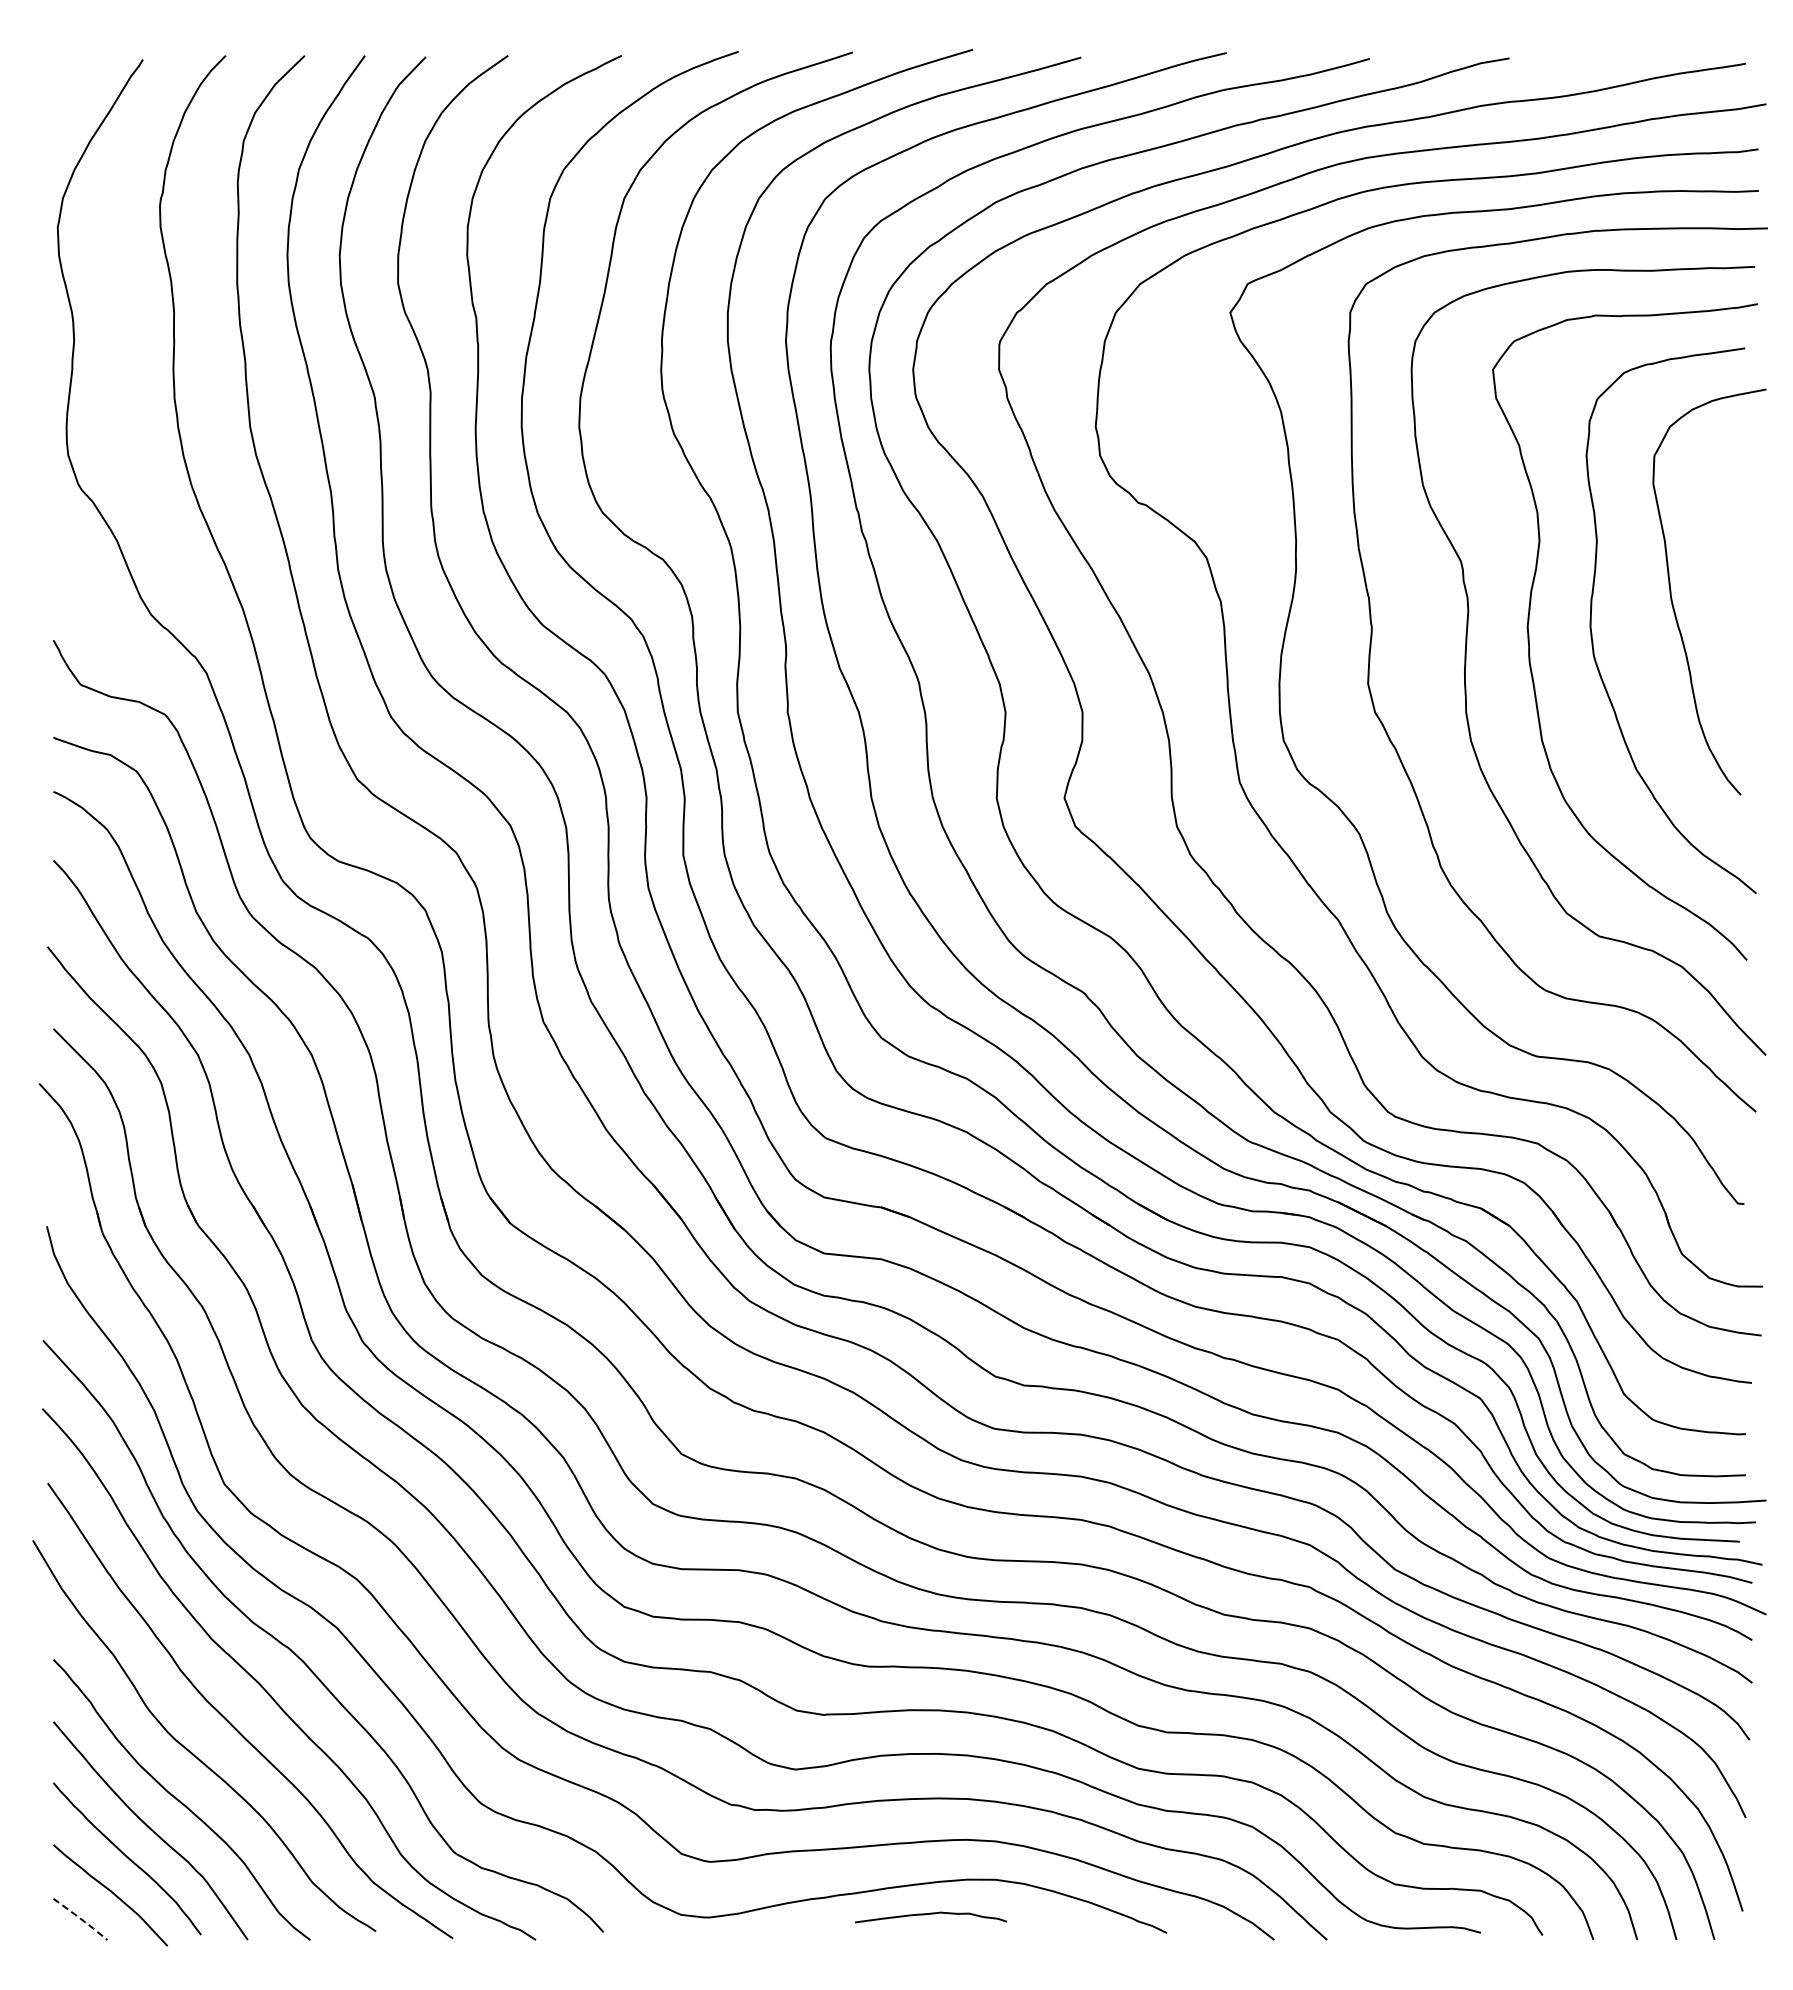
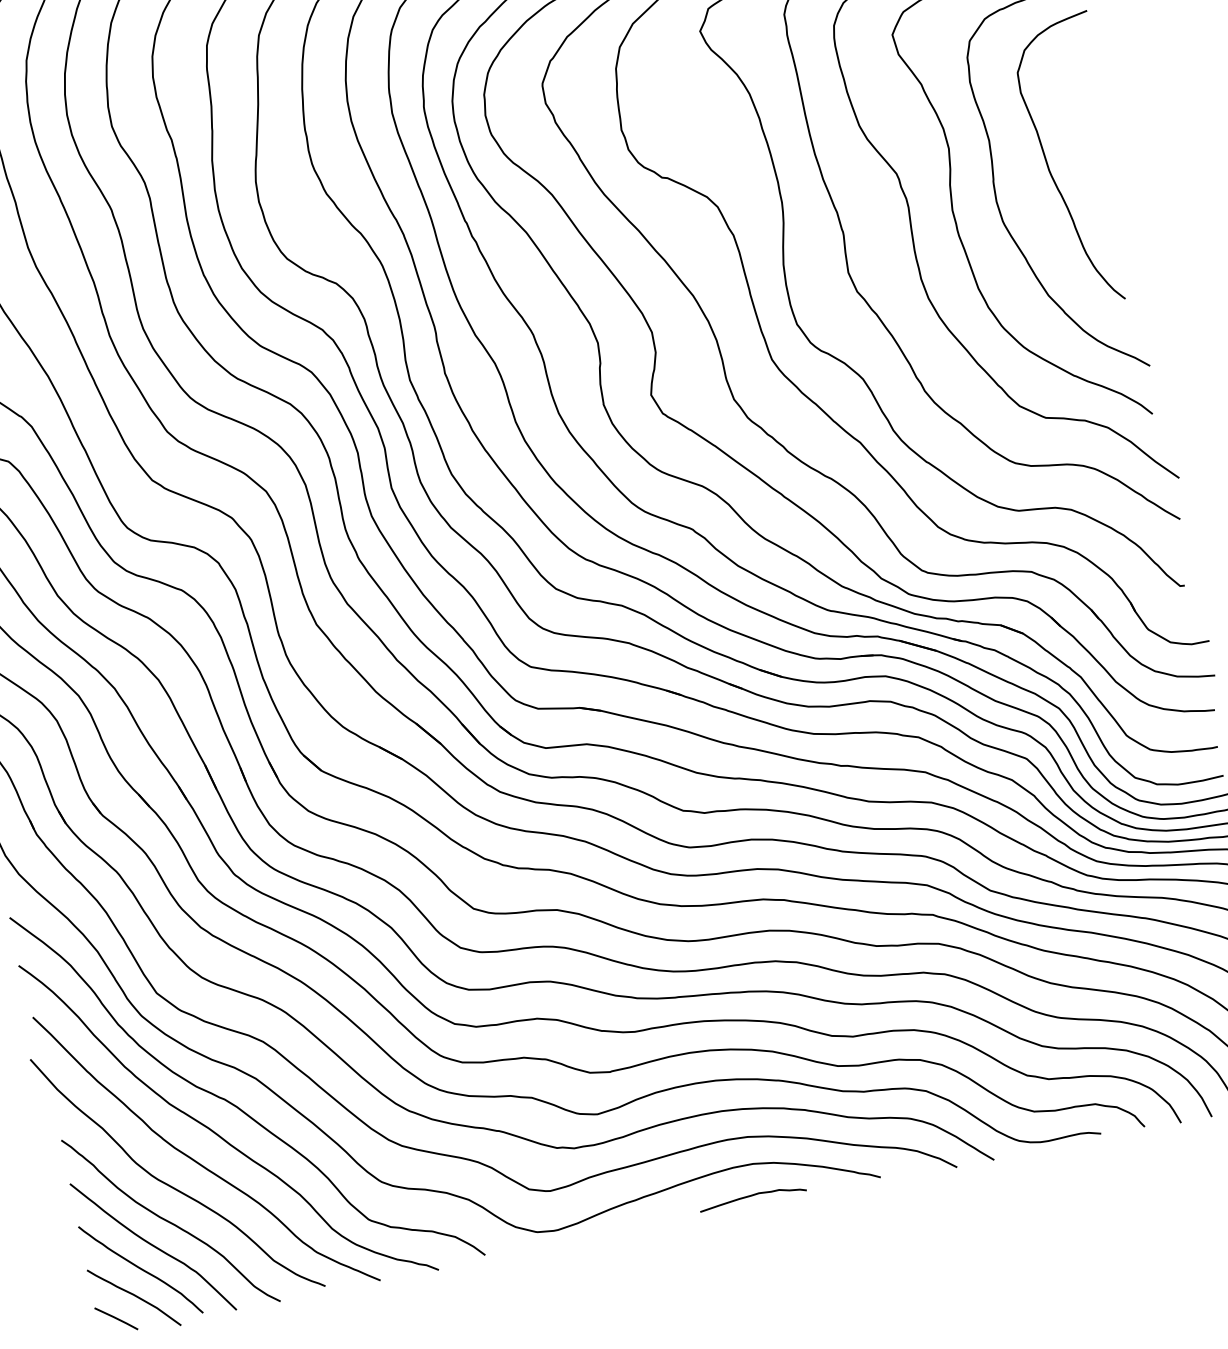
curve: (931, 1914) -> (752, 1195), moved
line: (81, 1919) -> (117, 1318), dashed -> solid

